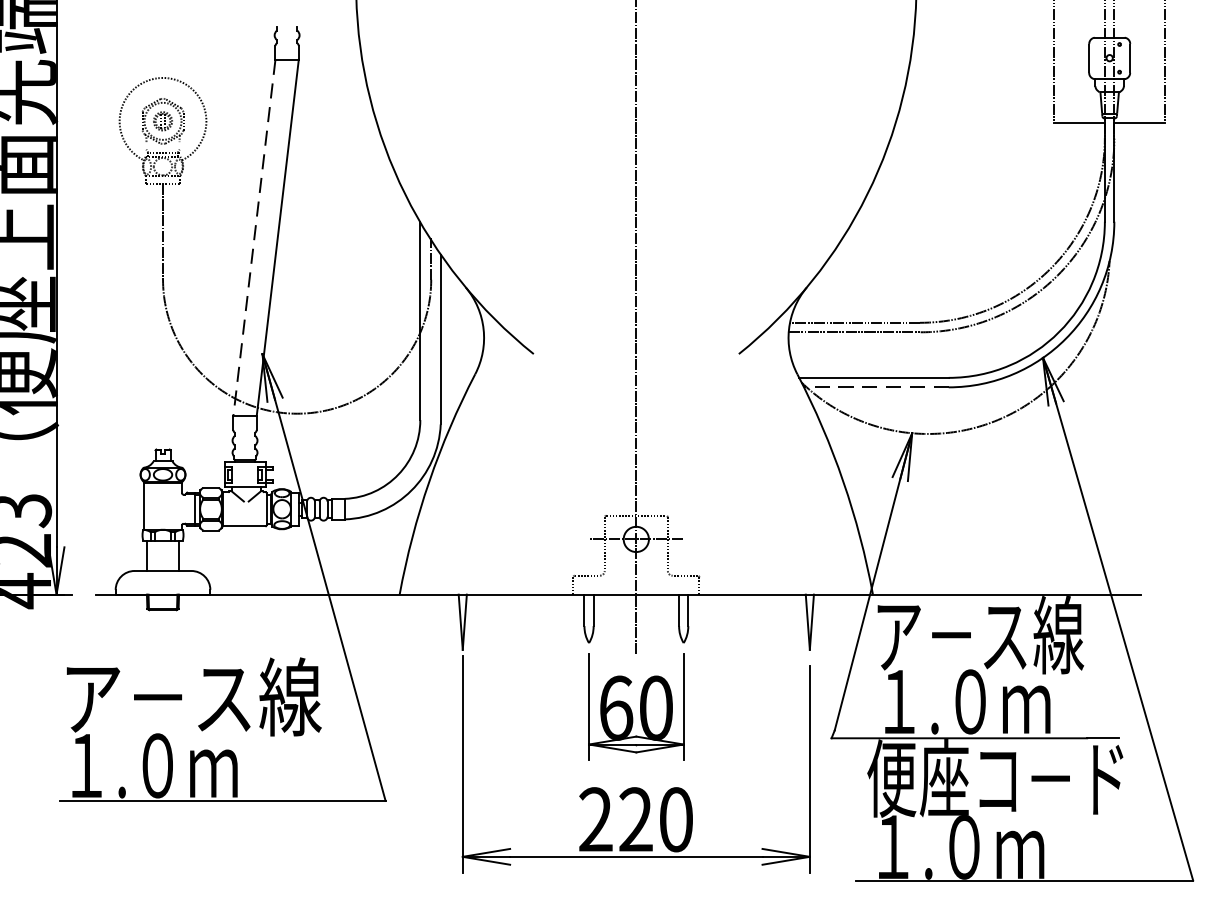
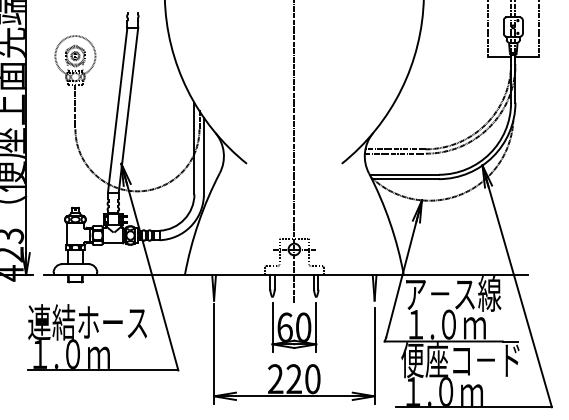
line: (253, 238) -> (117, 110), dashed -> solid
line: (874, 388) -> (404, 179), dashed -> solid
text: (191, 697) -> (88, 322), ア－ス線 -> 連結ホース

